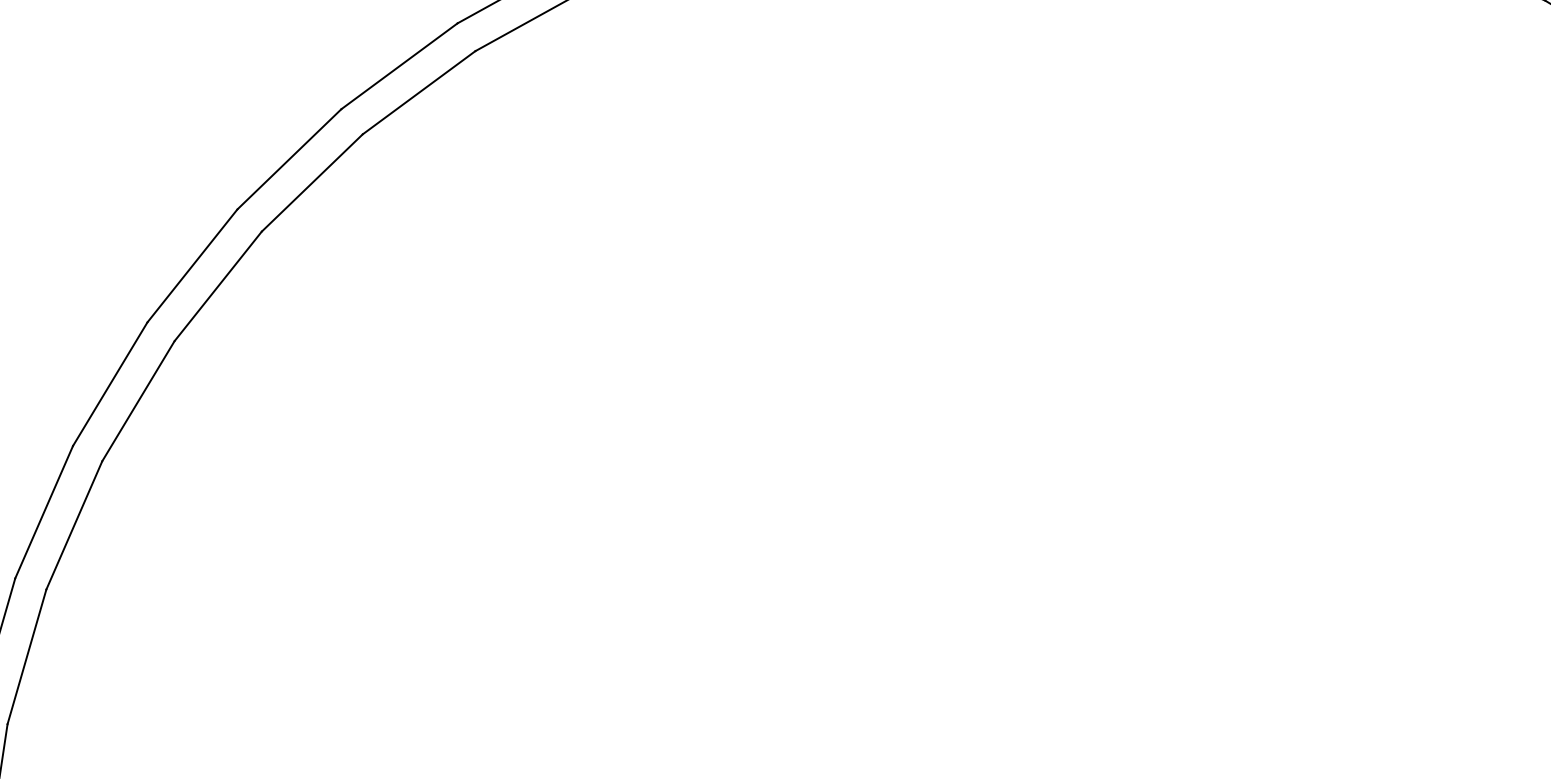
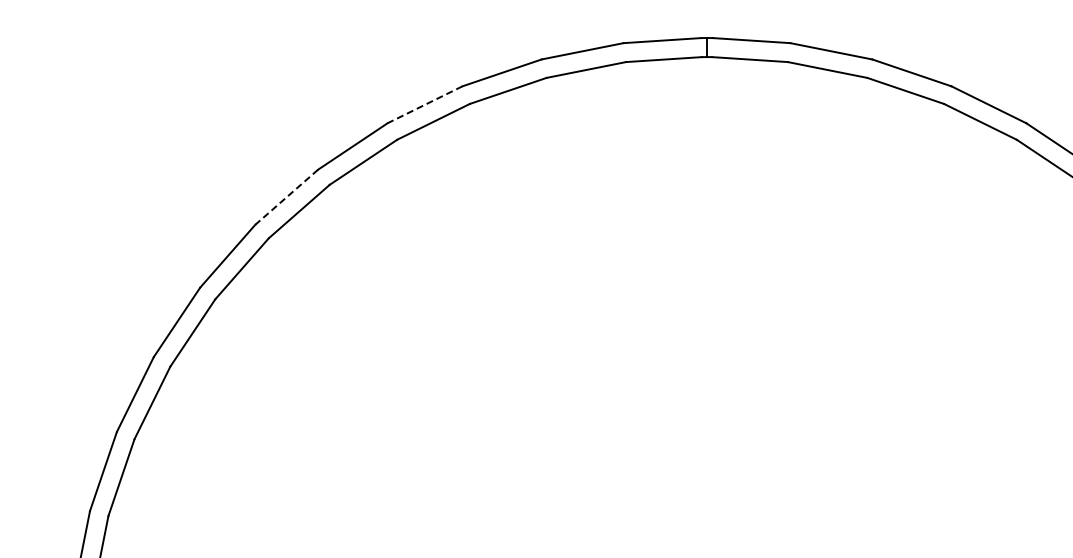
line: (400, 65) -> (425, 104), solid -> dashed
line: (192, 266) -> (286, 197), solid -> dashed

